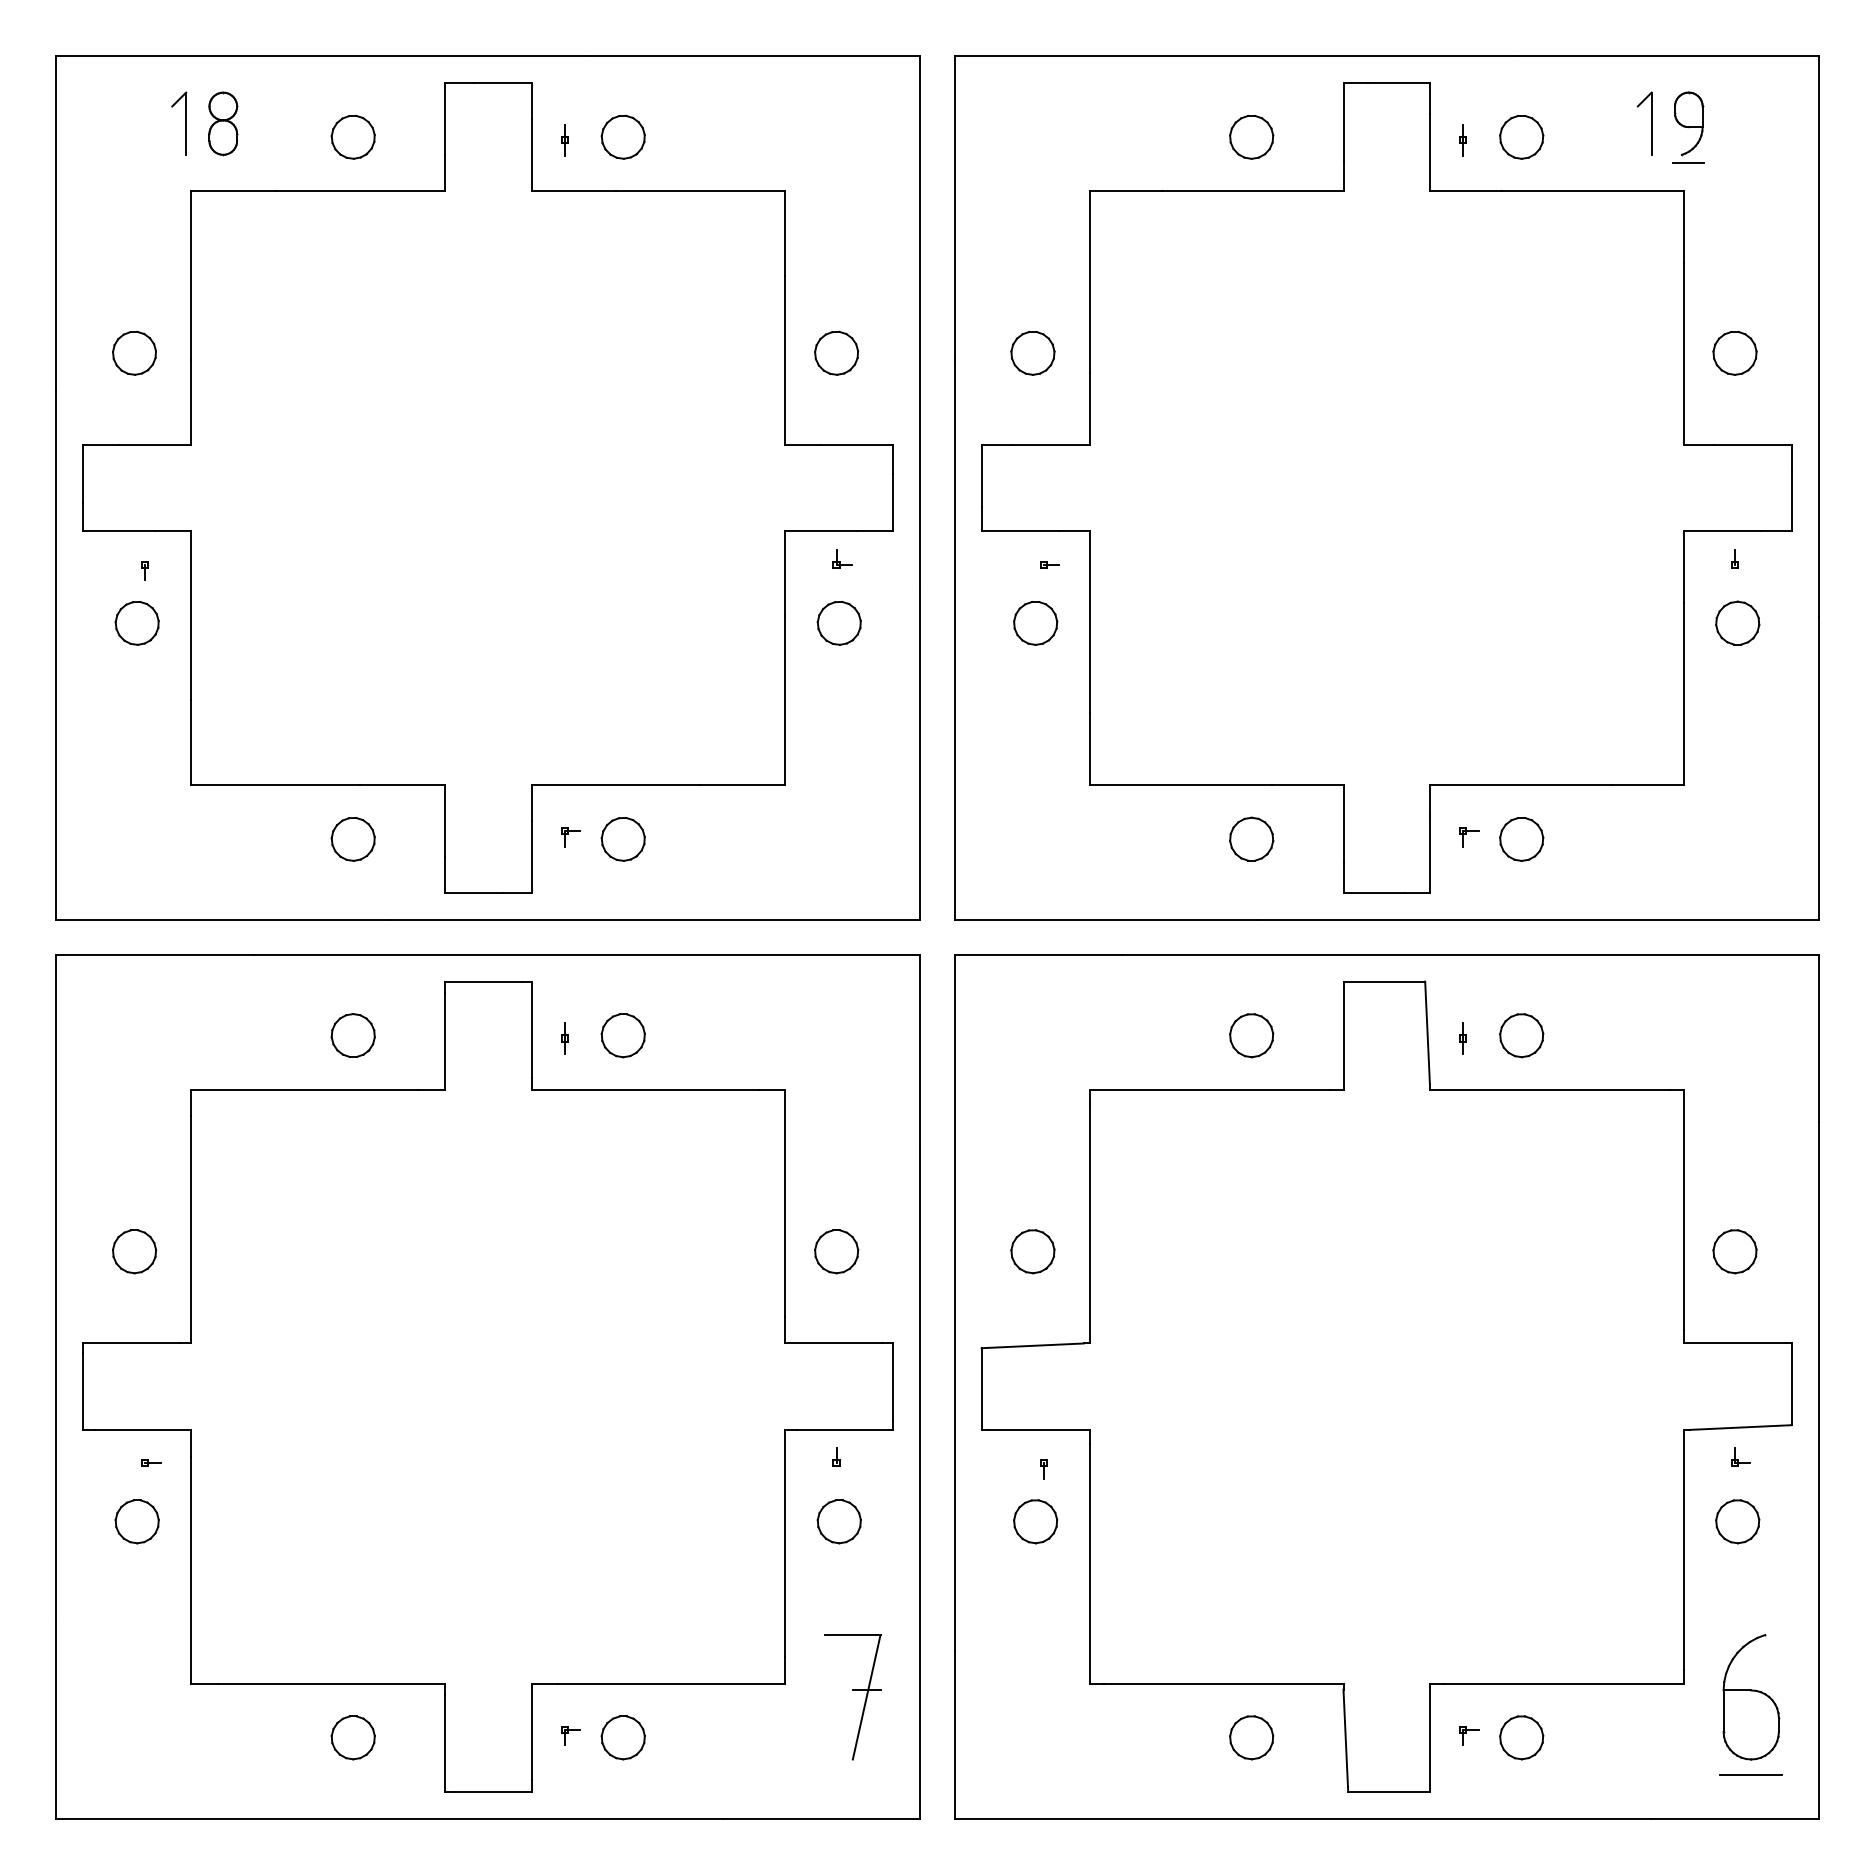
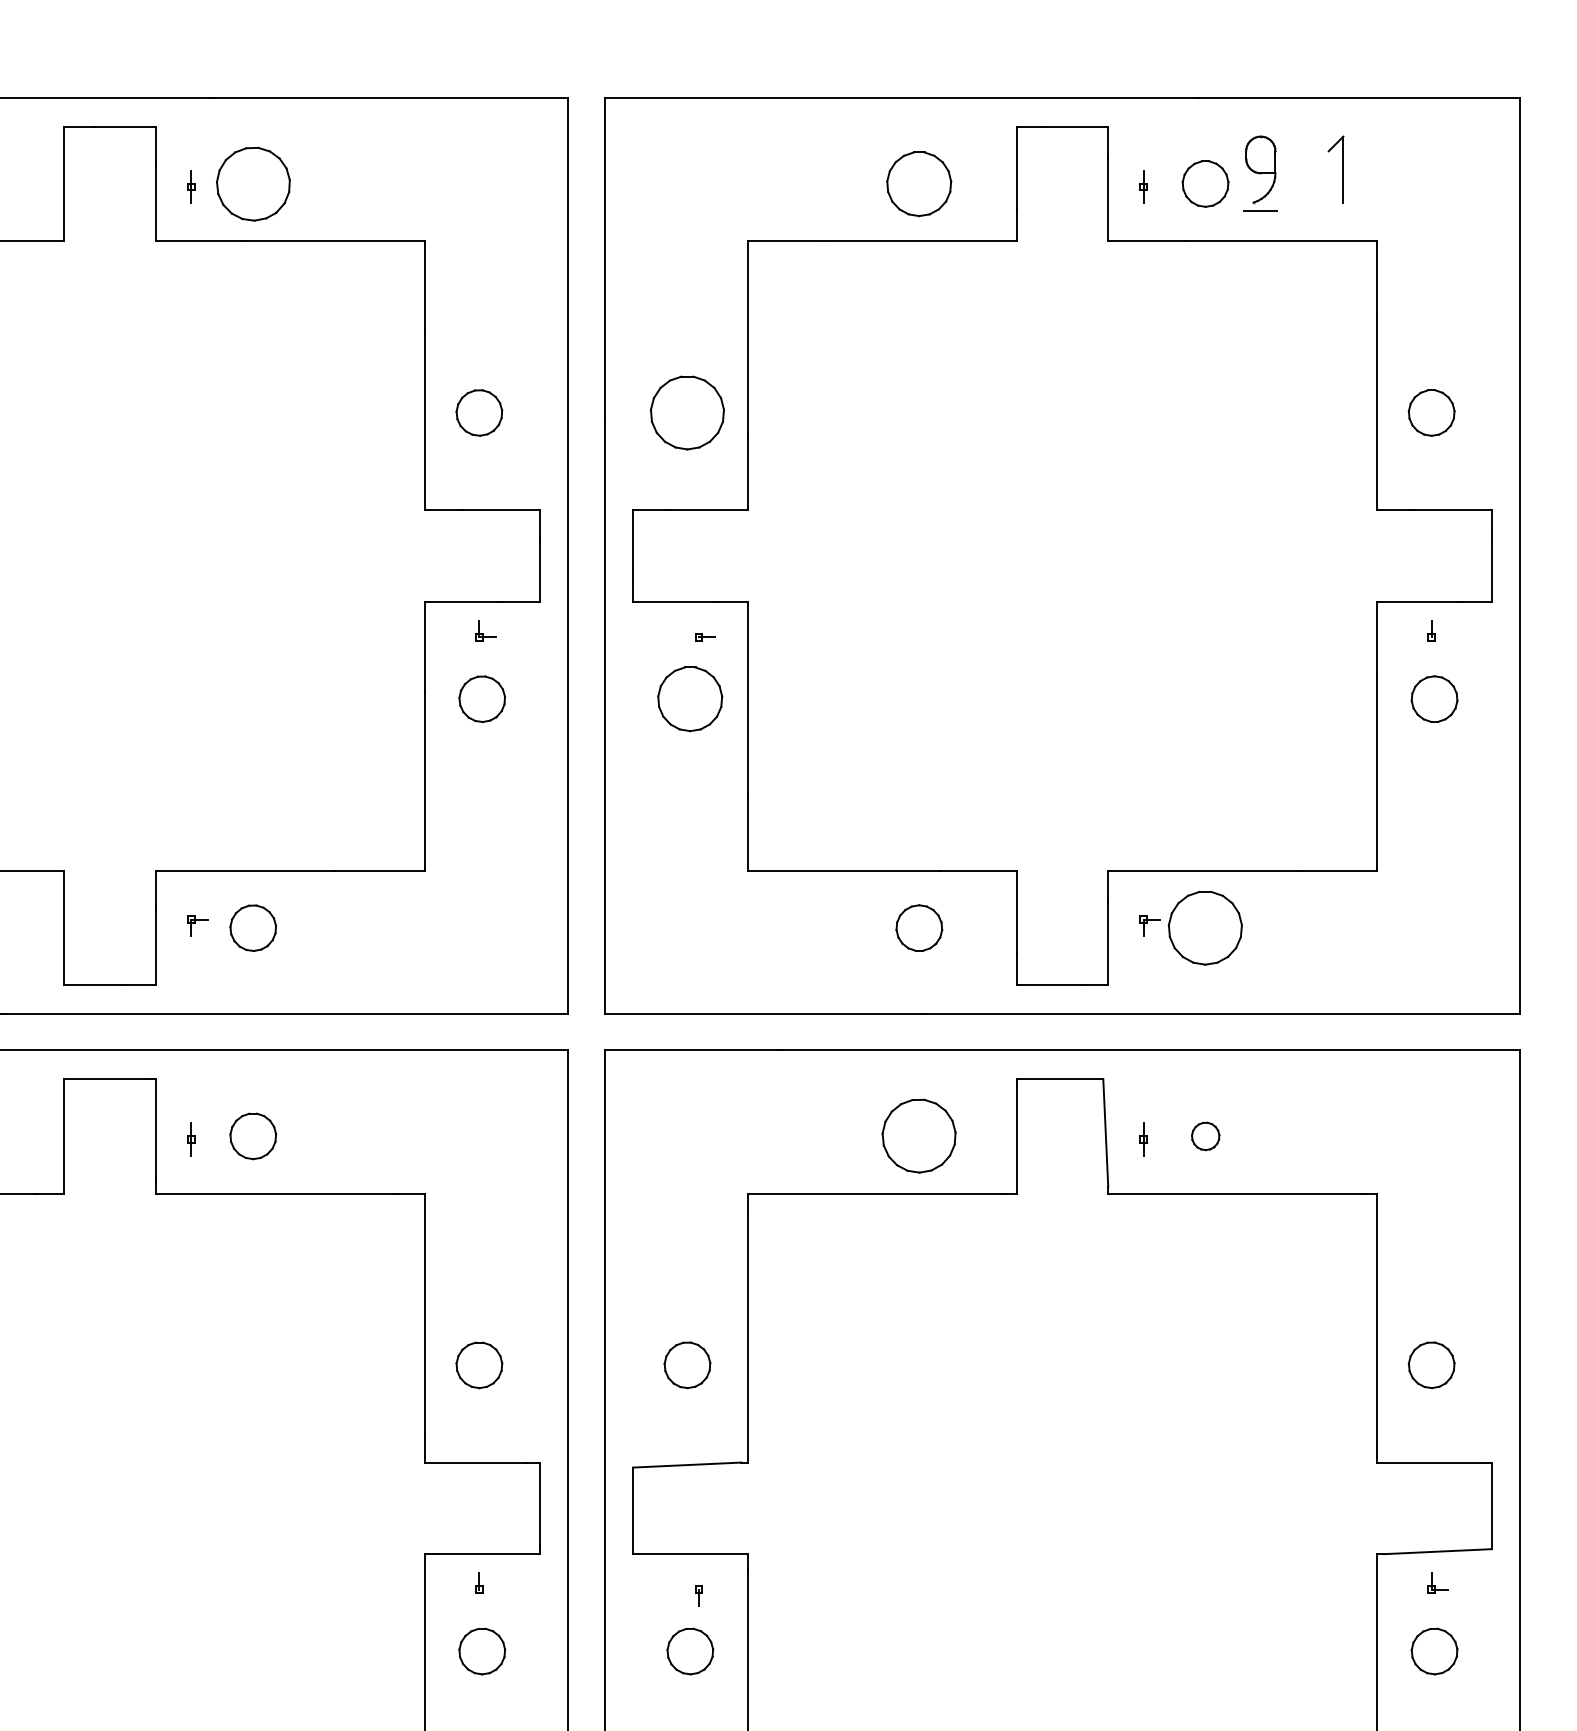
part: (1688, 127) -> (1260, 173), moved
part: (622, 136) -> (252, 183), size x1.6
part: (1251, 136) -> (919, 183), size x1.4
part: (1032, 353) -> (687, 413), size x1.6
part: (1035, 623) -> (690, 699), size x1.4
part: (1521, 839) -> (1205, 928), size x1.6
part: (1251, 1035) -> (919, 1136), size x1.6
part: (1521, 1035) -> (1205, 1136), size x0.6

